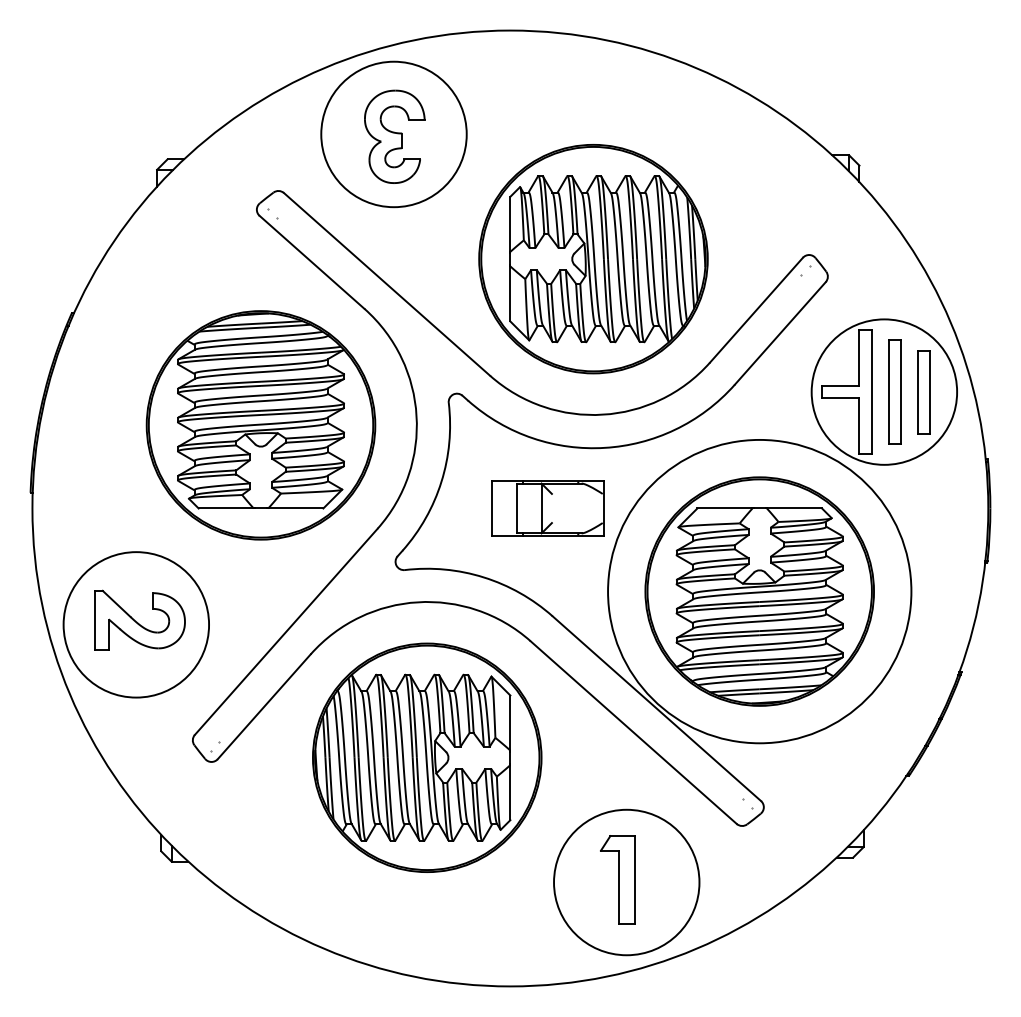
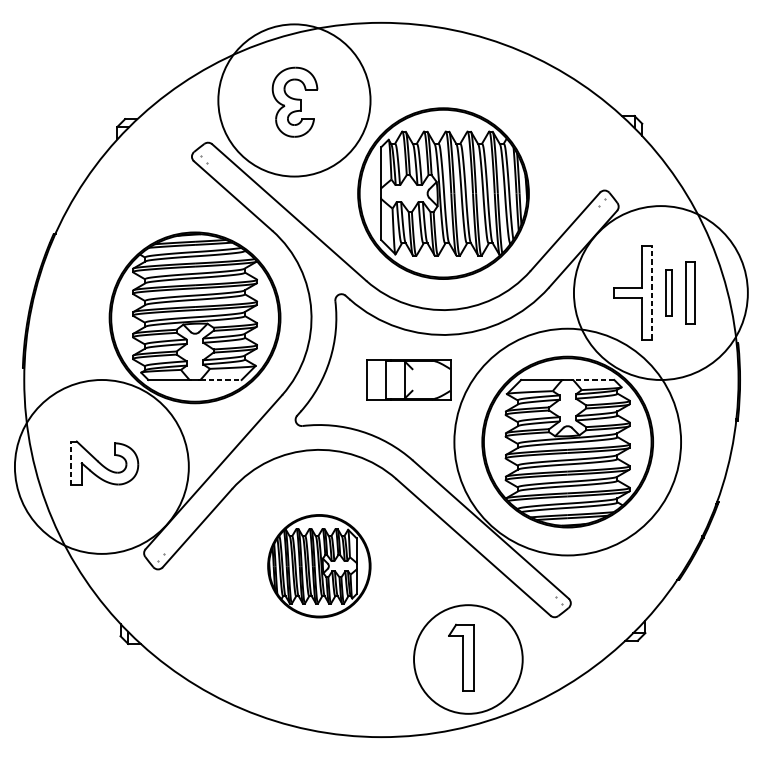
circle: (393, 134) -> (294, 100), size x1.4
line: (871, 391) -> (651, 292), solid -> dashed
circle: (884, 391) -> (660, 292), size x1.6
part: (894, 391) -> (668, 292), size x0.6
line: (295, 508) -> (220, 380), solid -> dashed
line: (794, 508) -> (593, 380), solid -> dashed
line: (94, 619) -> (70, 462), solid -> dashed
circle: (136, 624) -> (102, 466), size x1.6
part: (427, 757) -> (319, 566), size x0.6

